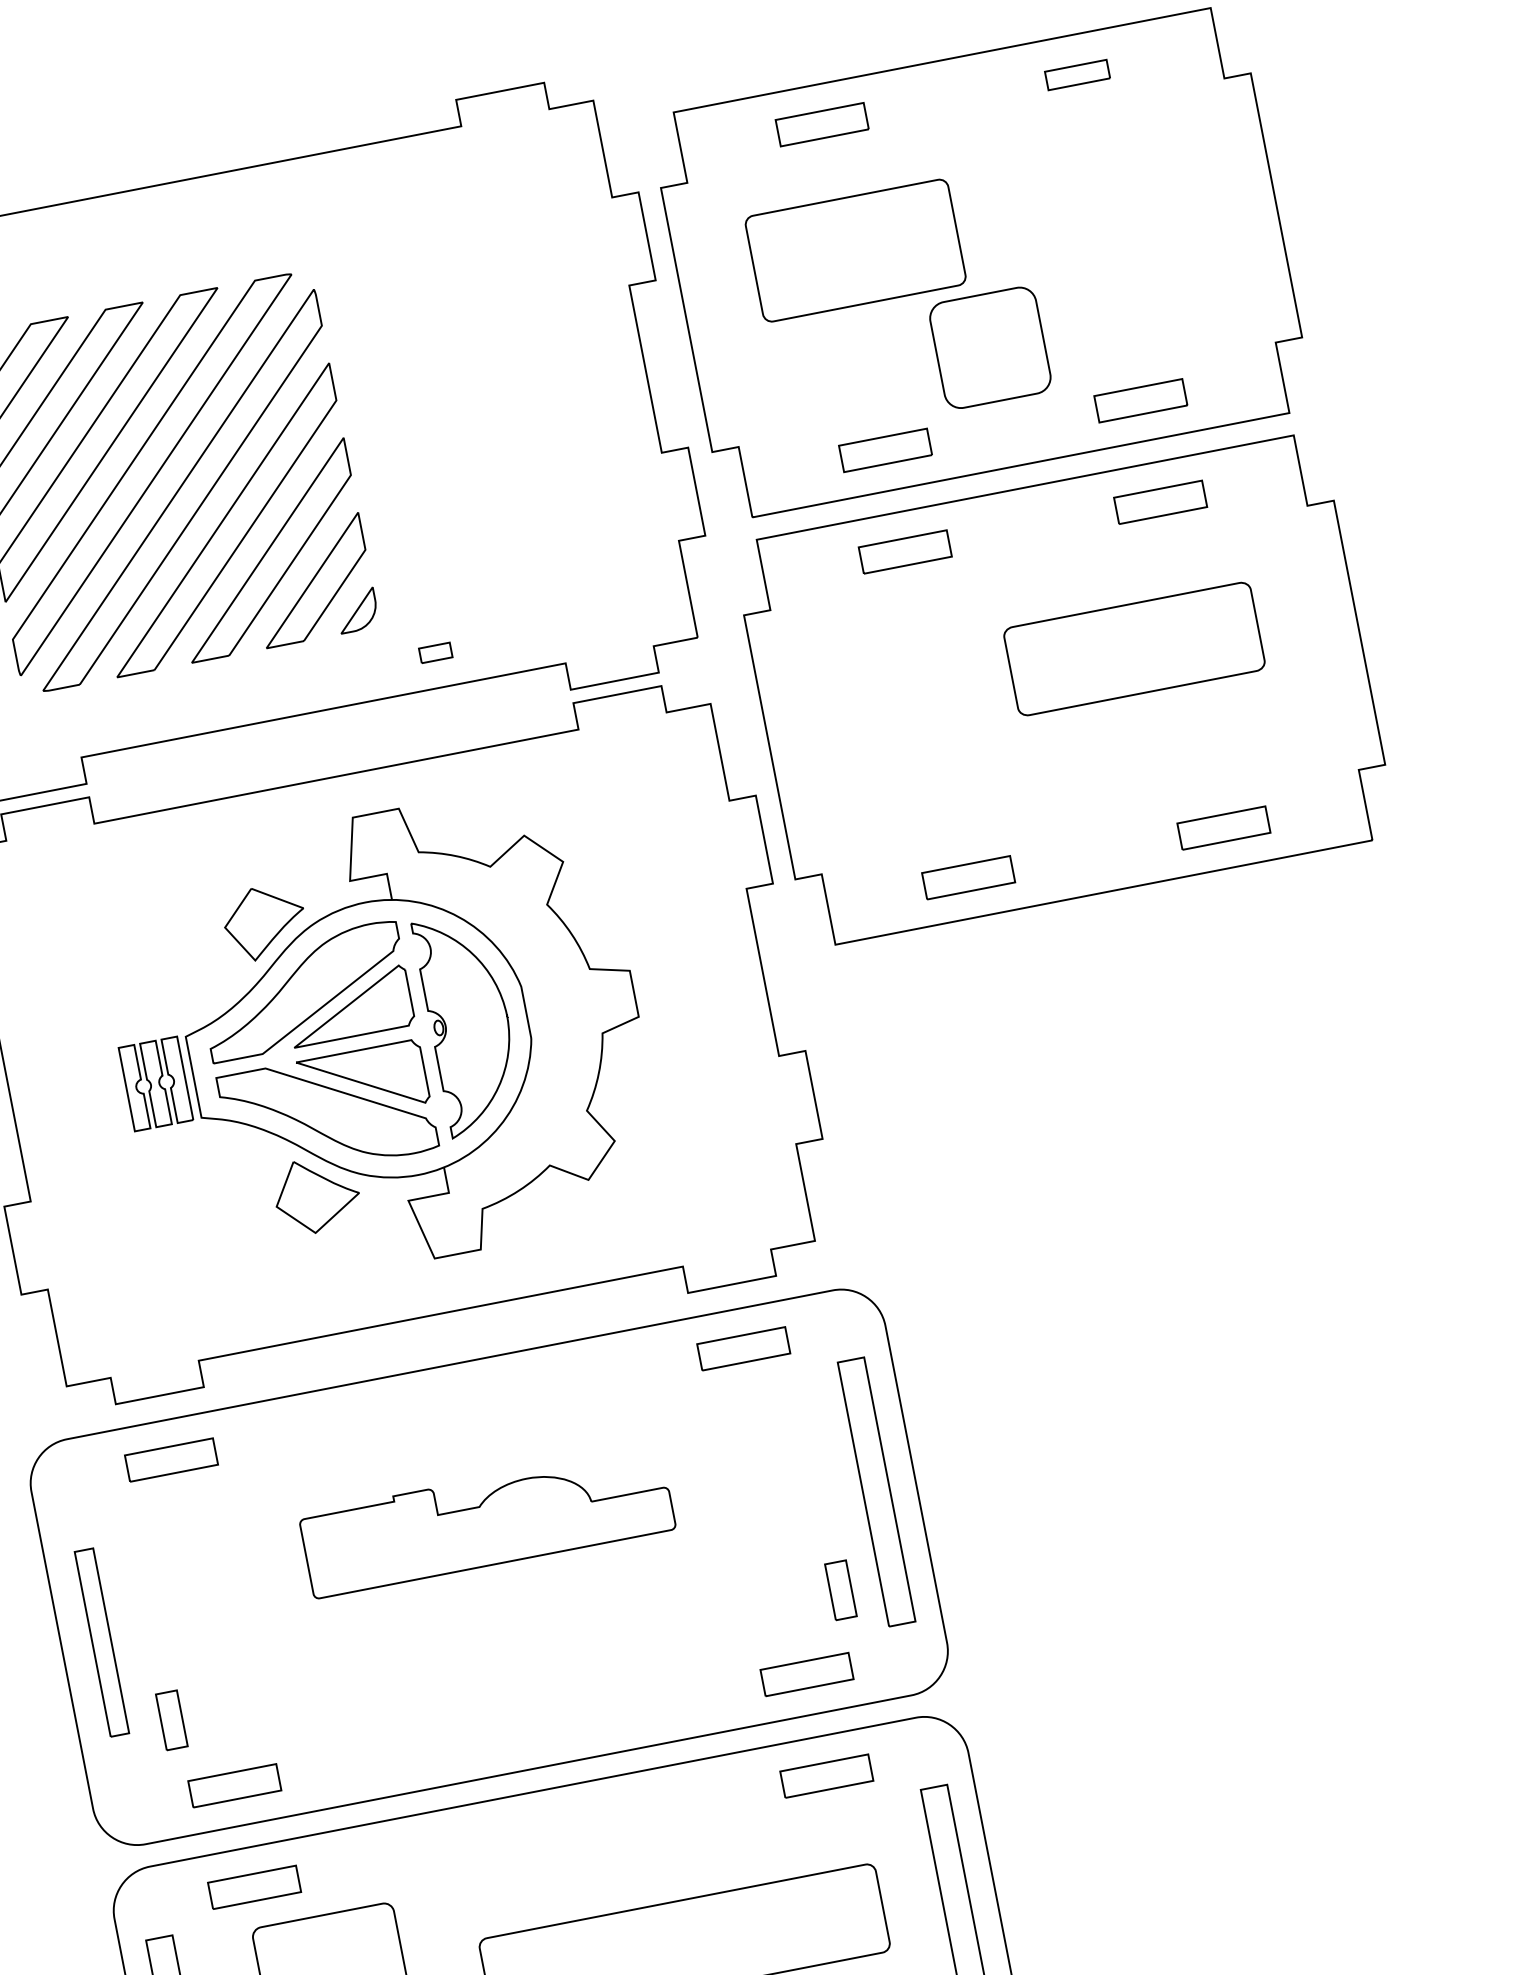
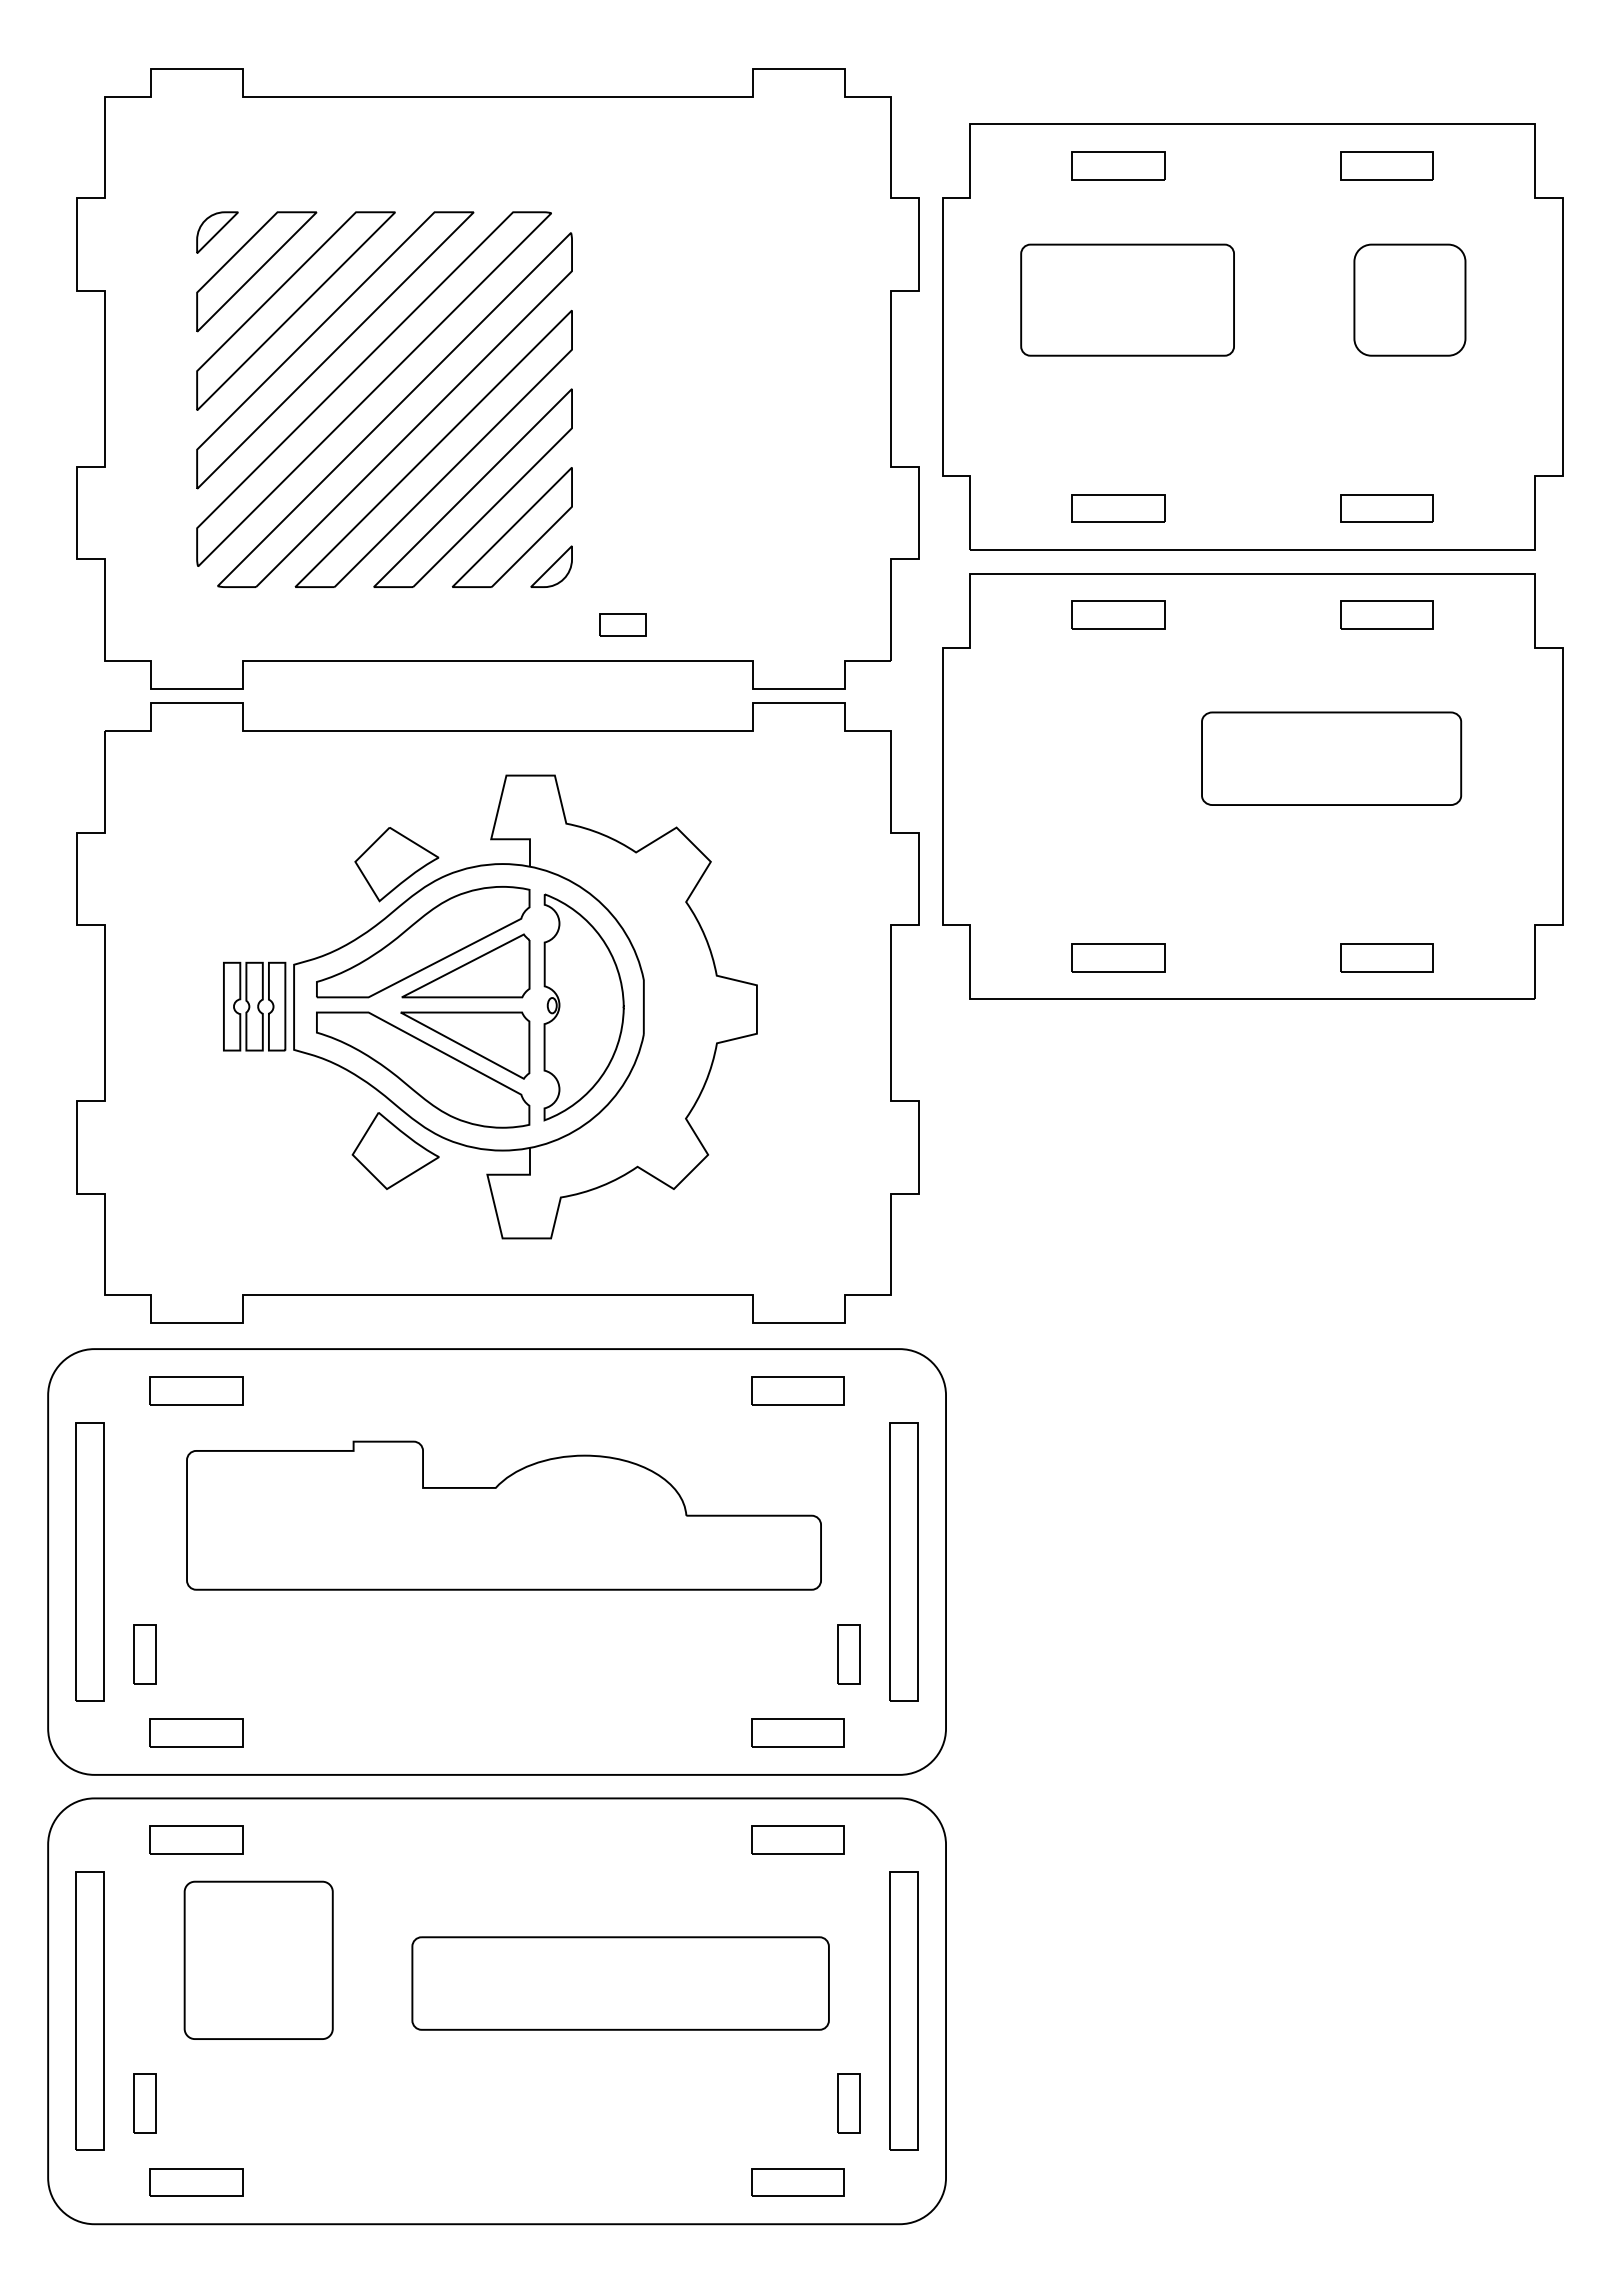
part: (1077, 74) -> (1386, 165), size x1.43
part: (989, 347) -> (1409, 299), moved
part: (435, 652) -> (622, 624), size x1.43
part: (486, 1521) -> (503, 1515), size x1.67
part: (101, 1642) -> (89, 1561), size x1.43

